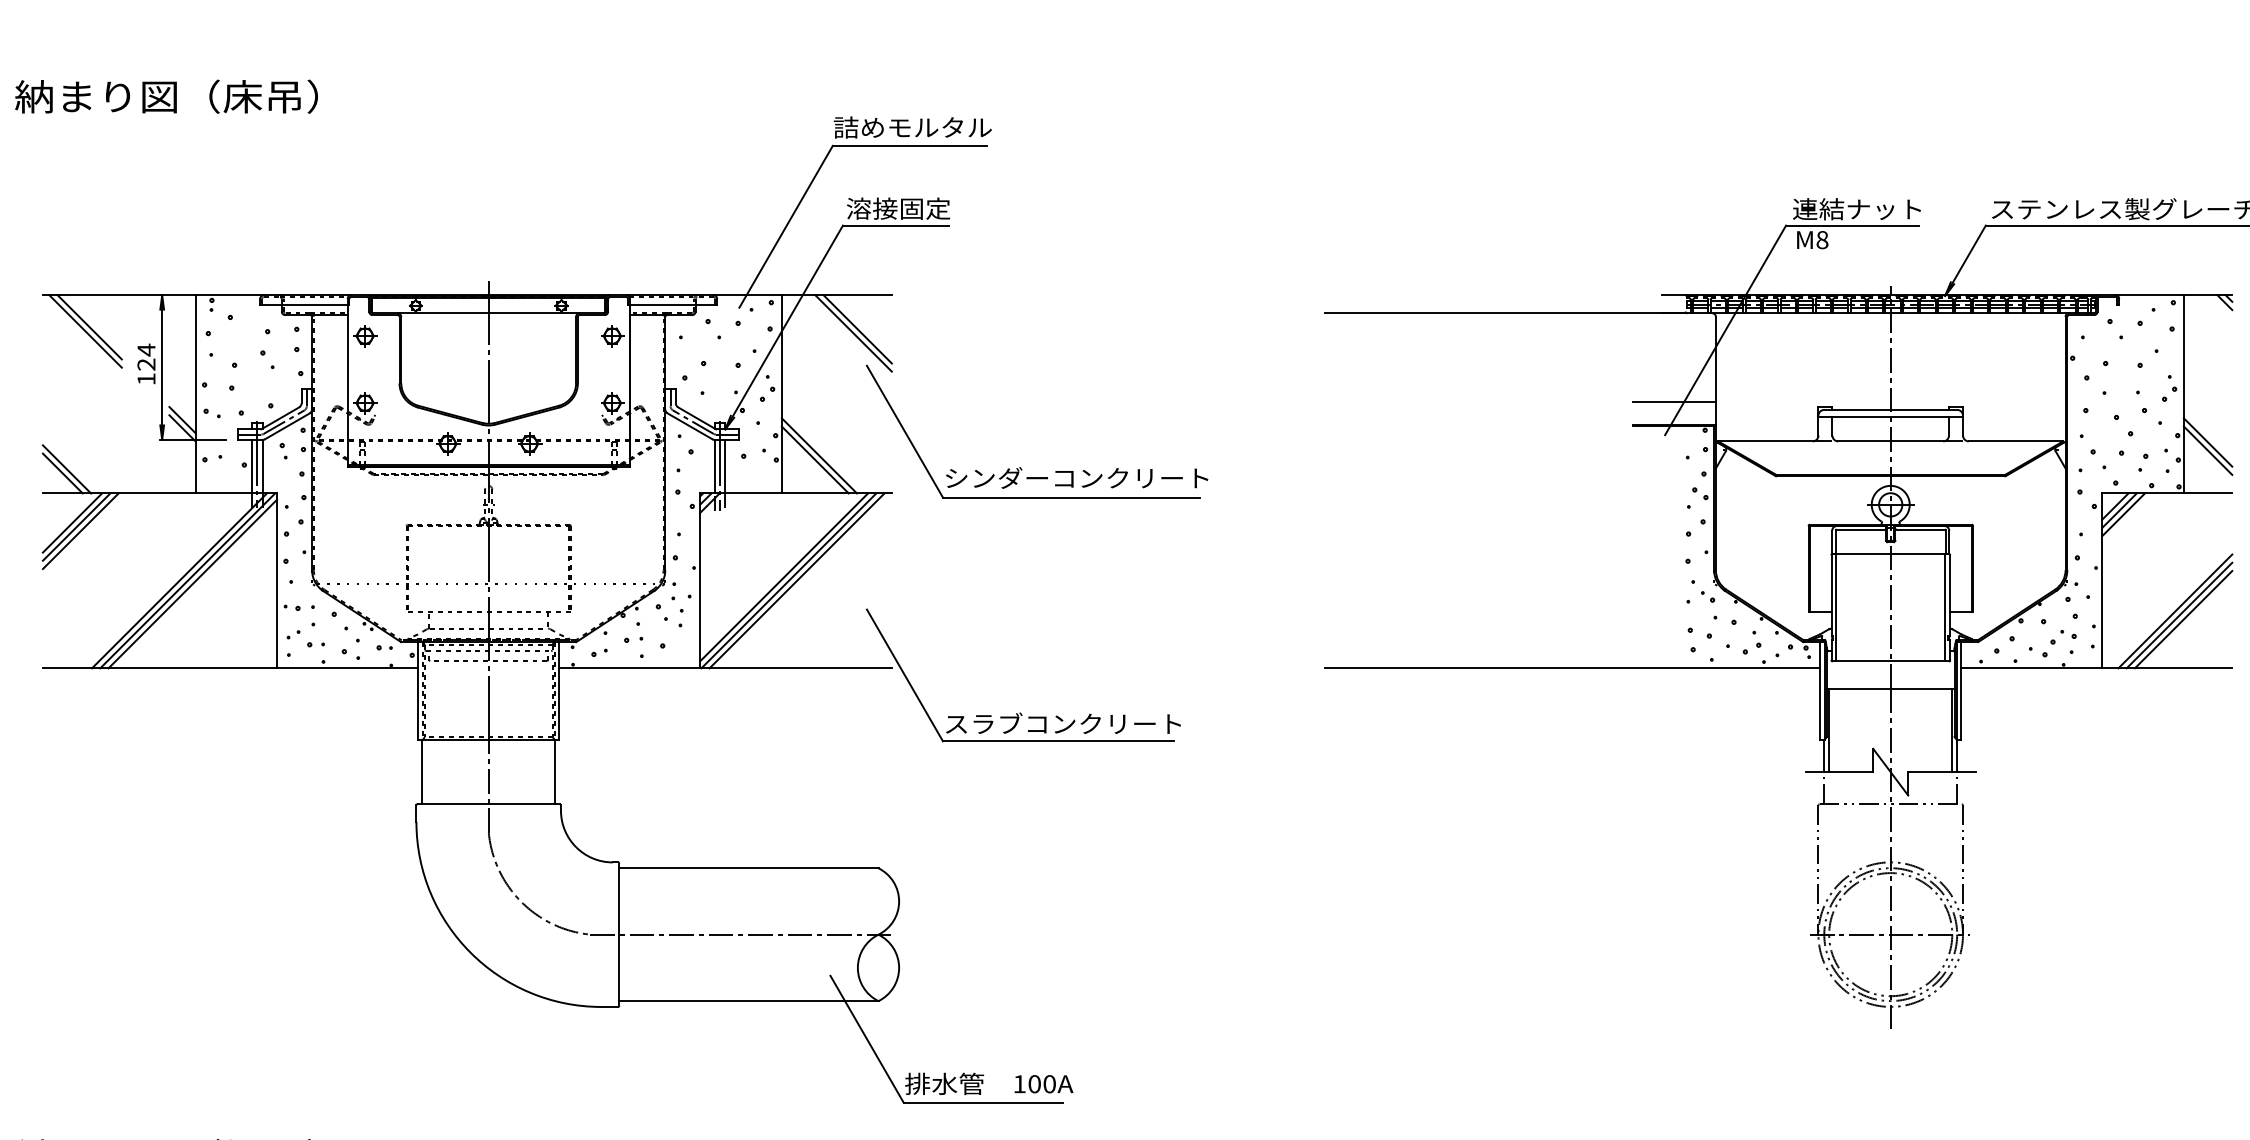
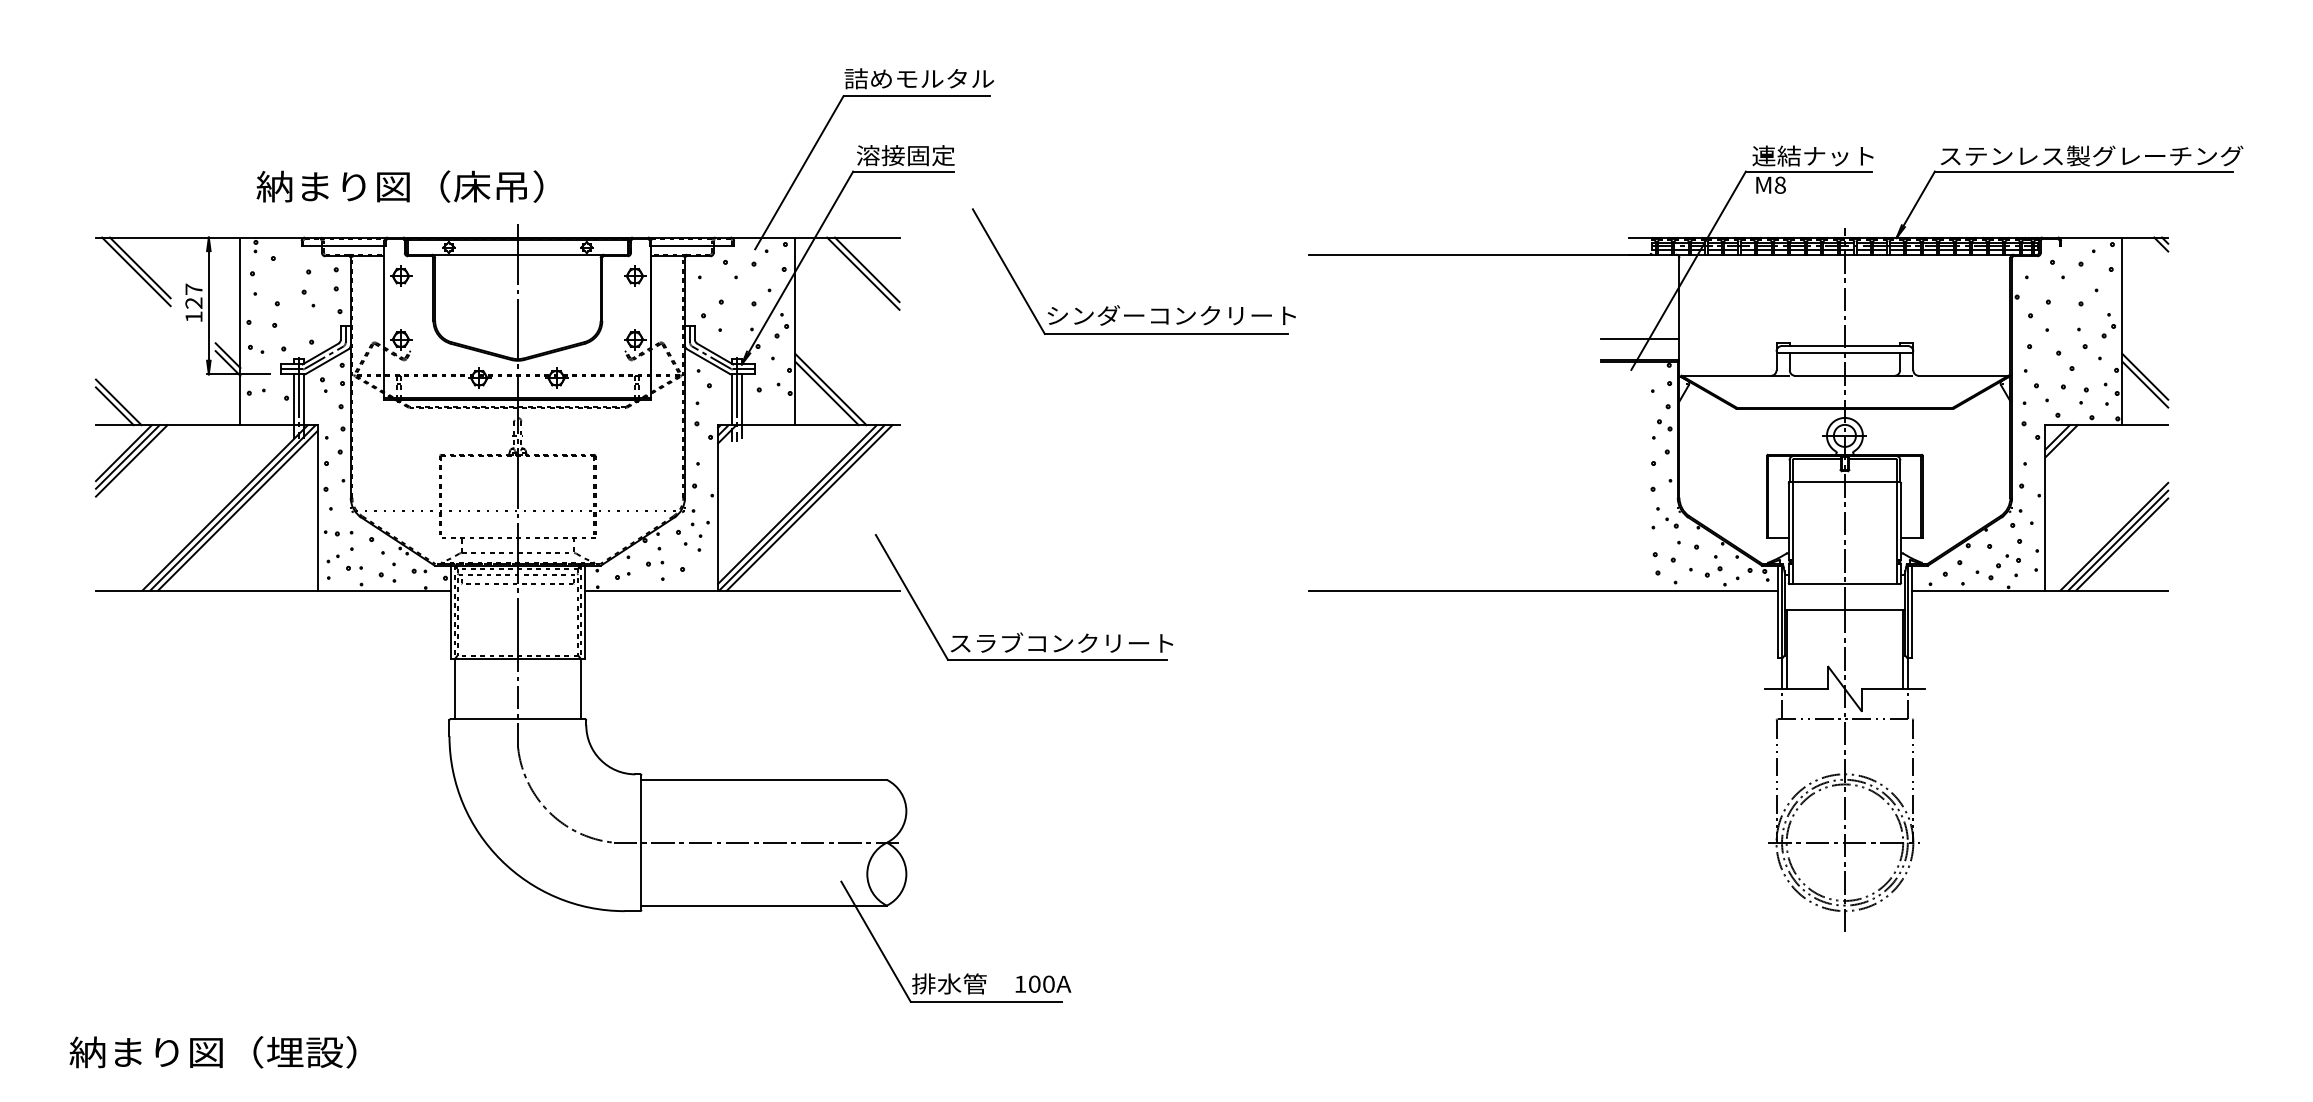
text: (166, 96) -> (399, 186), moved
text: (145, 350) -> (193, 289), 124 -> 127
part: (1020, 467) -> (1118, 305), moved
line: (2123, 514) -> (2065, 445), removed

